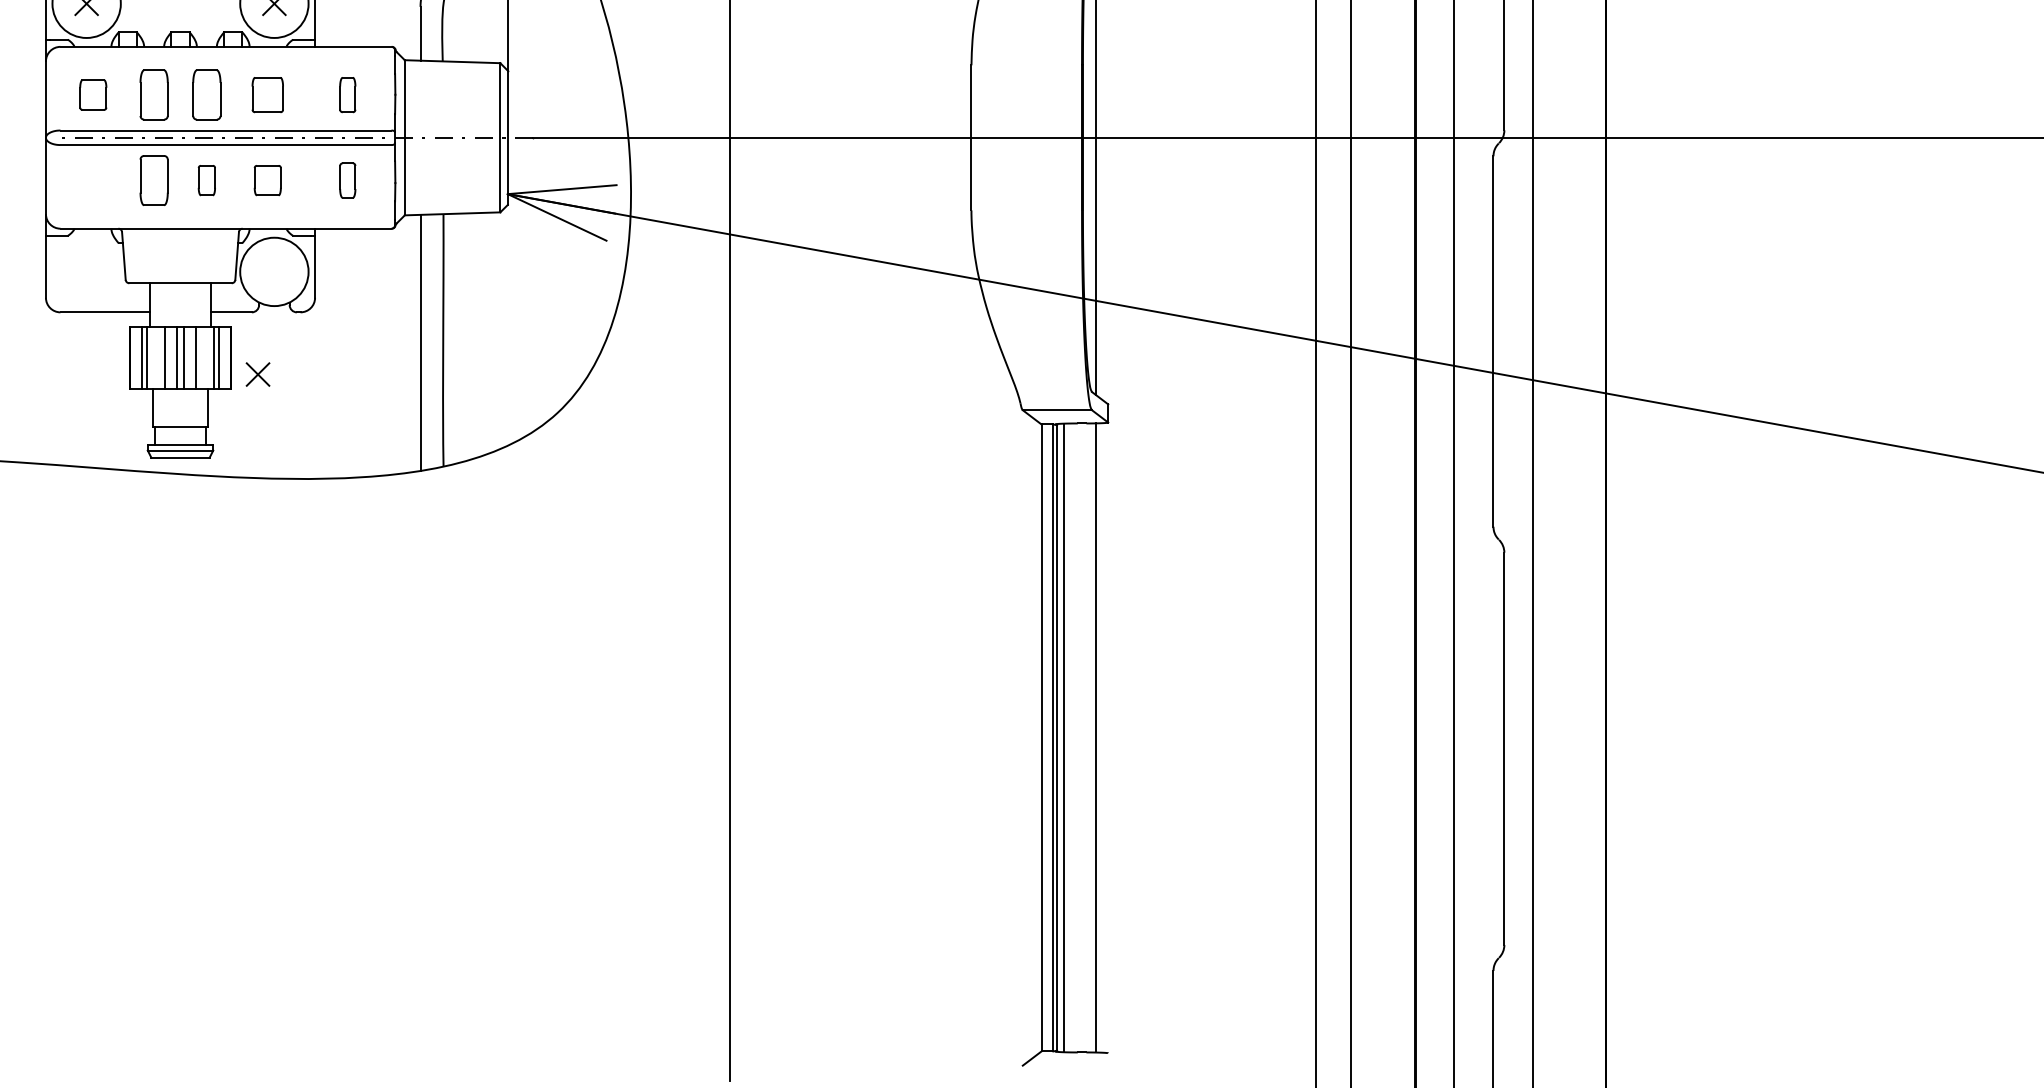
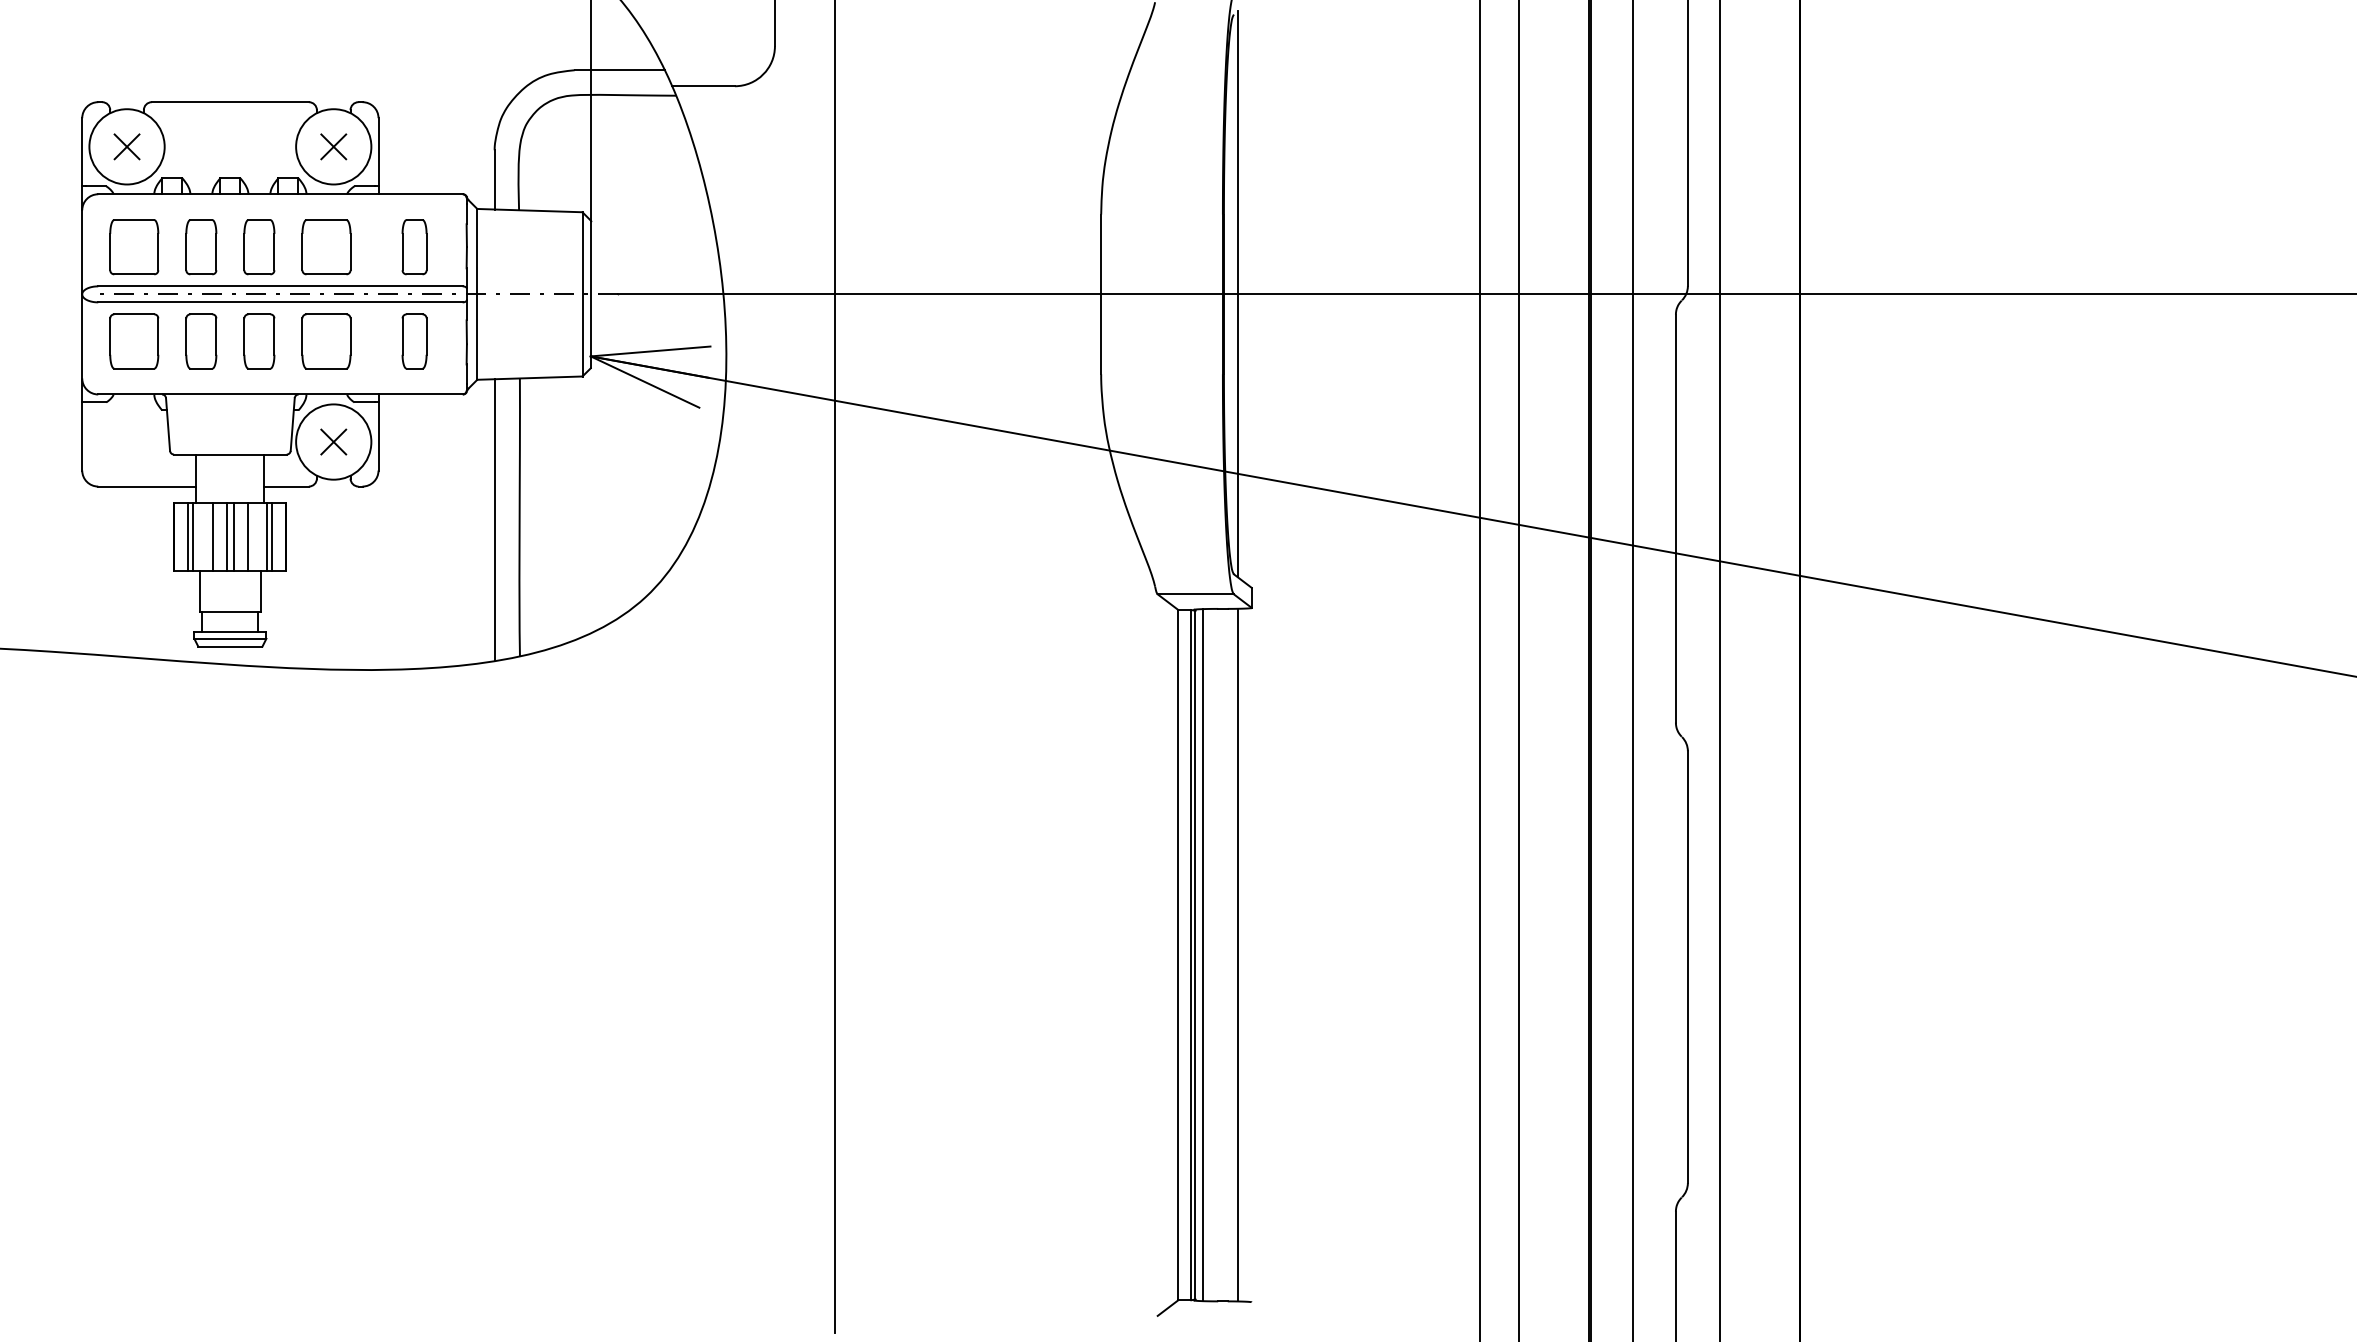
part: (93, 95) -> (134, 247), size x1.67
part: (267, 95) -> (326, 247), size x1.43
part: (347, 95) -> (414, 247), size x1.43
part: (93, 180) -> (134, 341), added
part: (206, 180) -> (259, 341), size x1.67
part: (267, 180) -> (326, 341), size x1.67
part: (347, 180) -> (414, 341), size x1.43
part: (257, 374) -> (333, 441), moved

